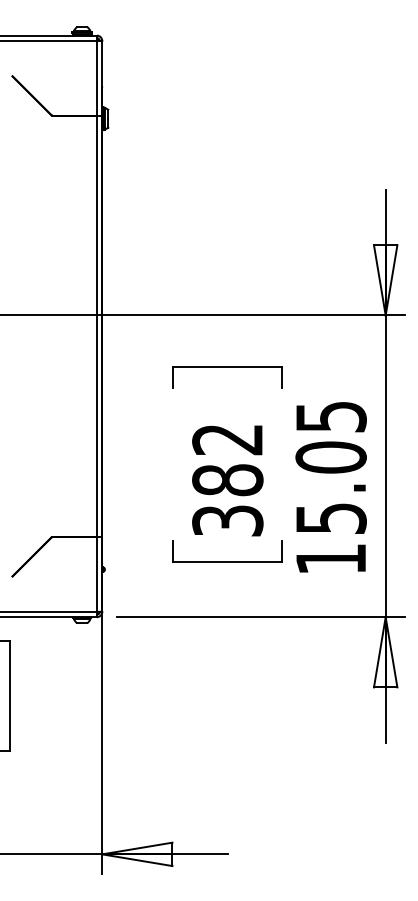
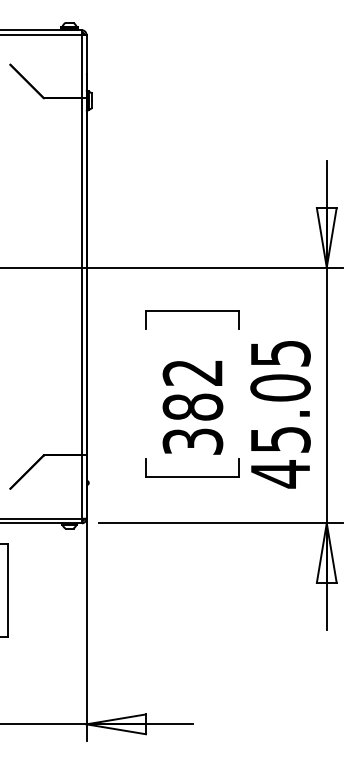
text: (331, 559) -> (280, 474), 15.05 -> 45.05

